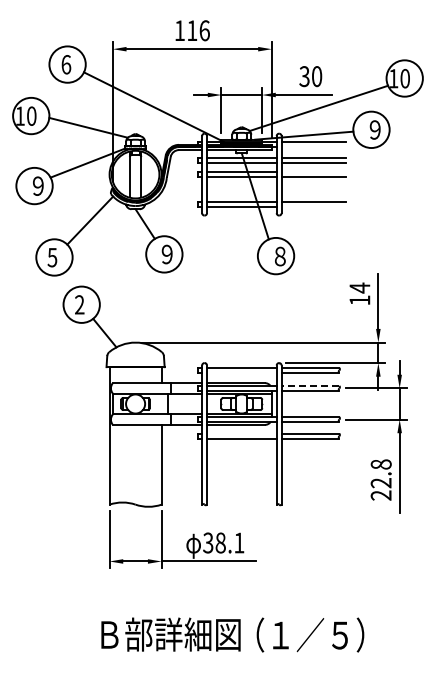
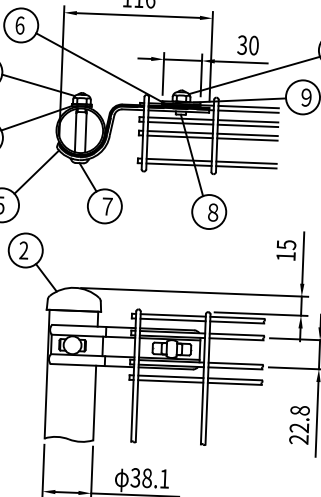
line: (313, 147) -> (248, 111), added
line: (313, 172) -> (247, 135), added
line: (313, 206) -> (246, 166), added
text: (166, 254) -> (106, 206), ９ -> ７
text: (359, 287) -> (286, 244), 14 -> 15
line: (241, 372) -> (172, 319), added
line: (310, 386) -> (236, 335), dashed -> solid
line: (241, 433) -> (170, 376), added

